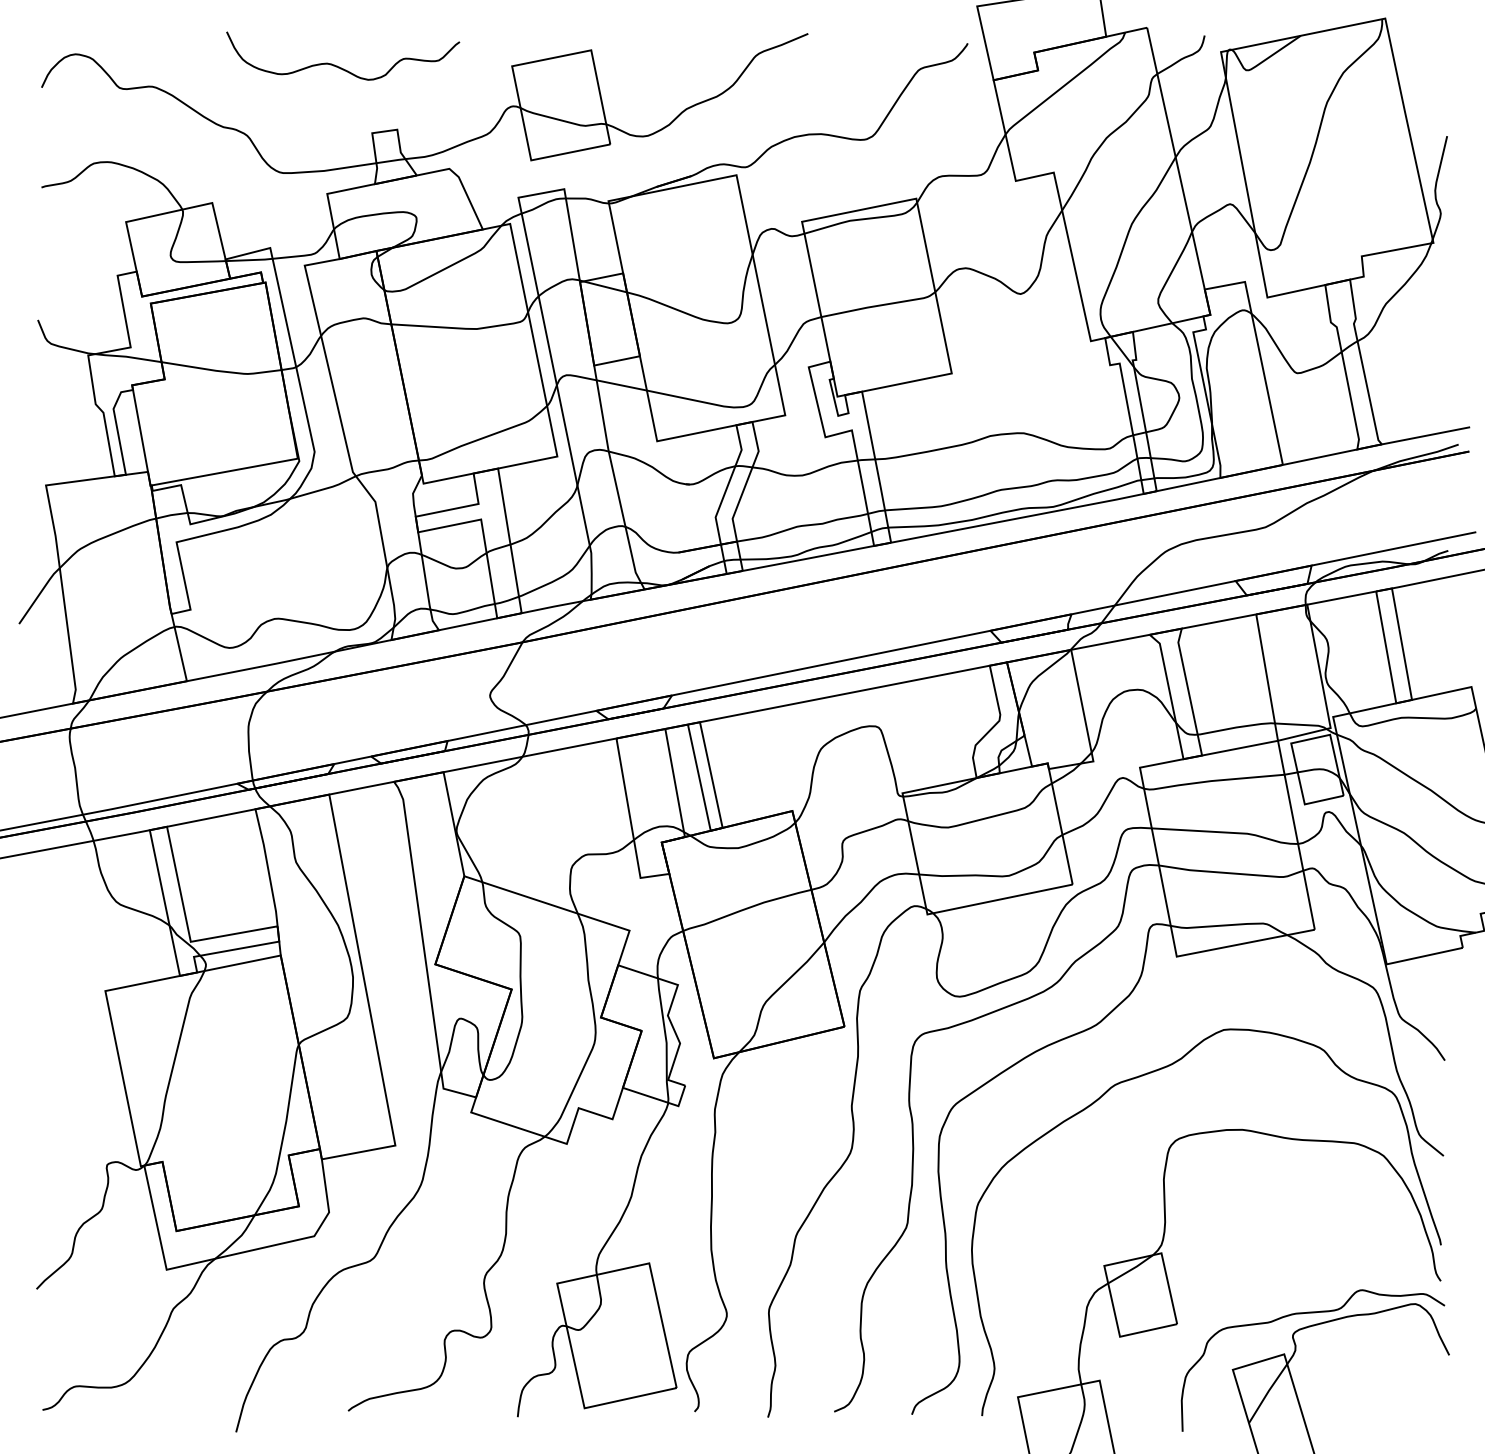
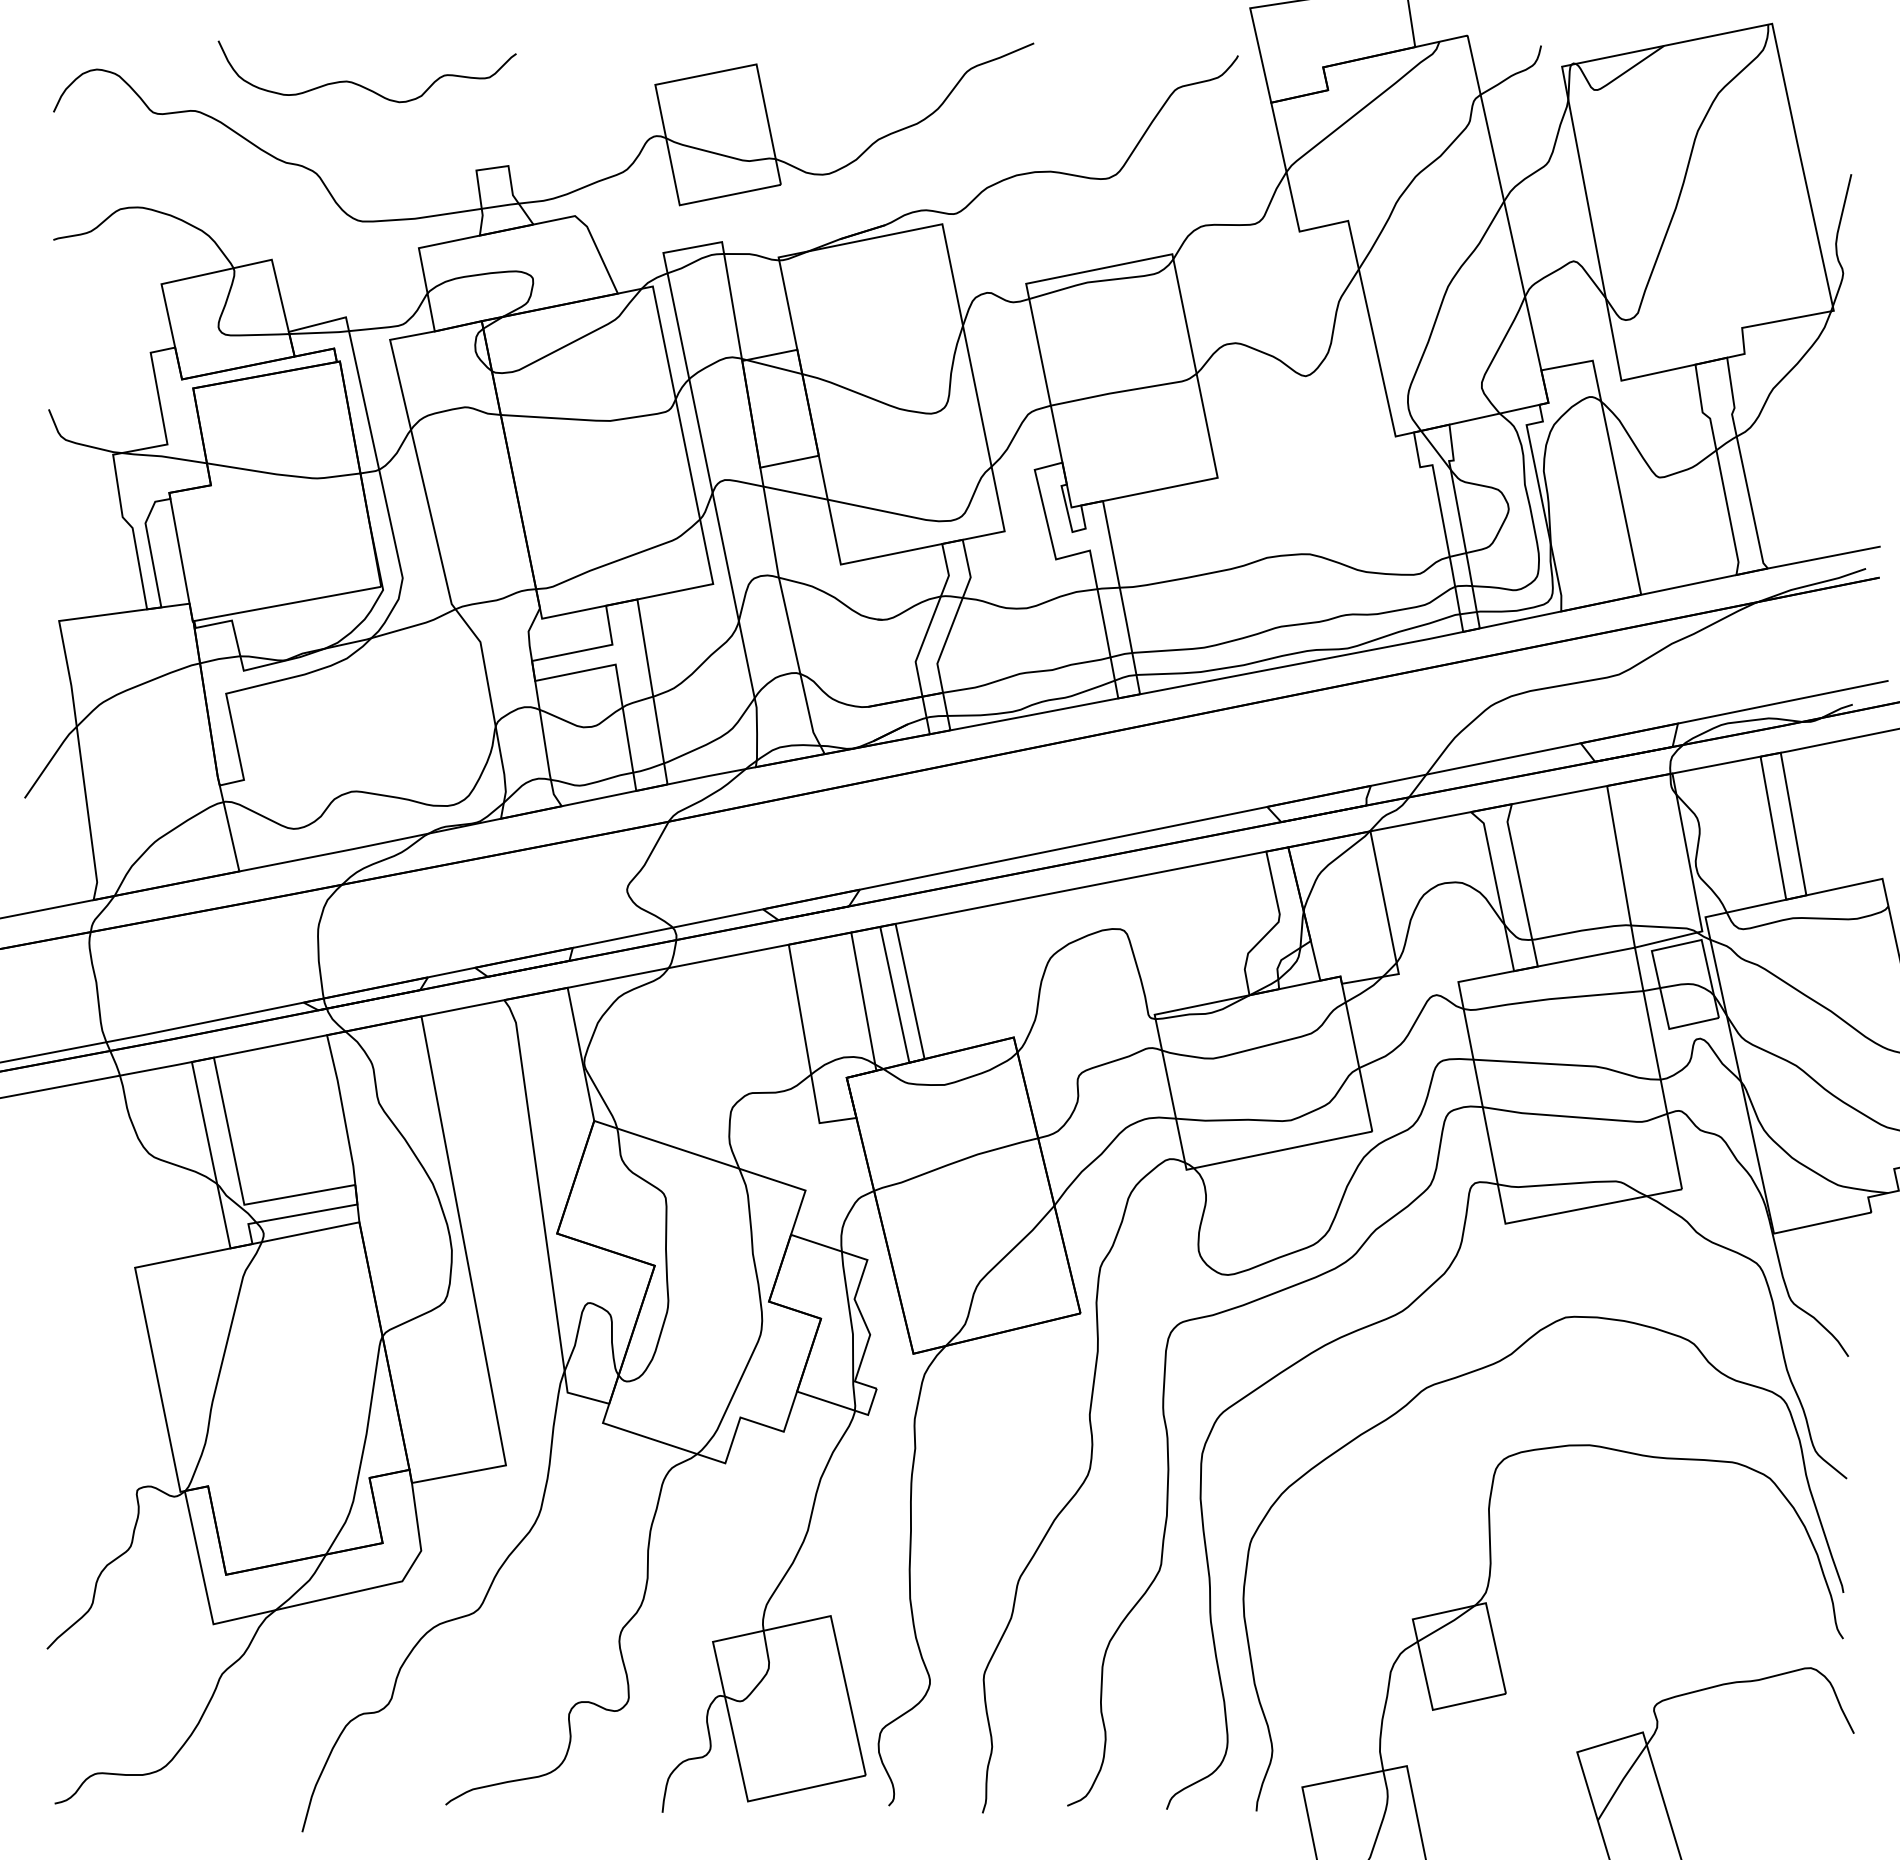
curve: (337, 65) -> (360, 84), moved
curve: (1308, 1313) -> (1674, 1680), removed

